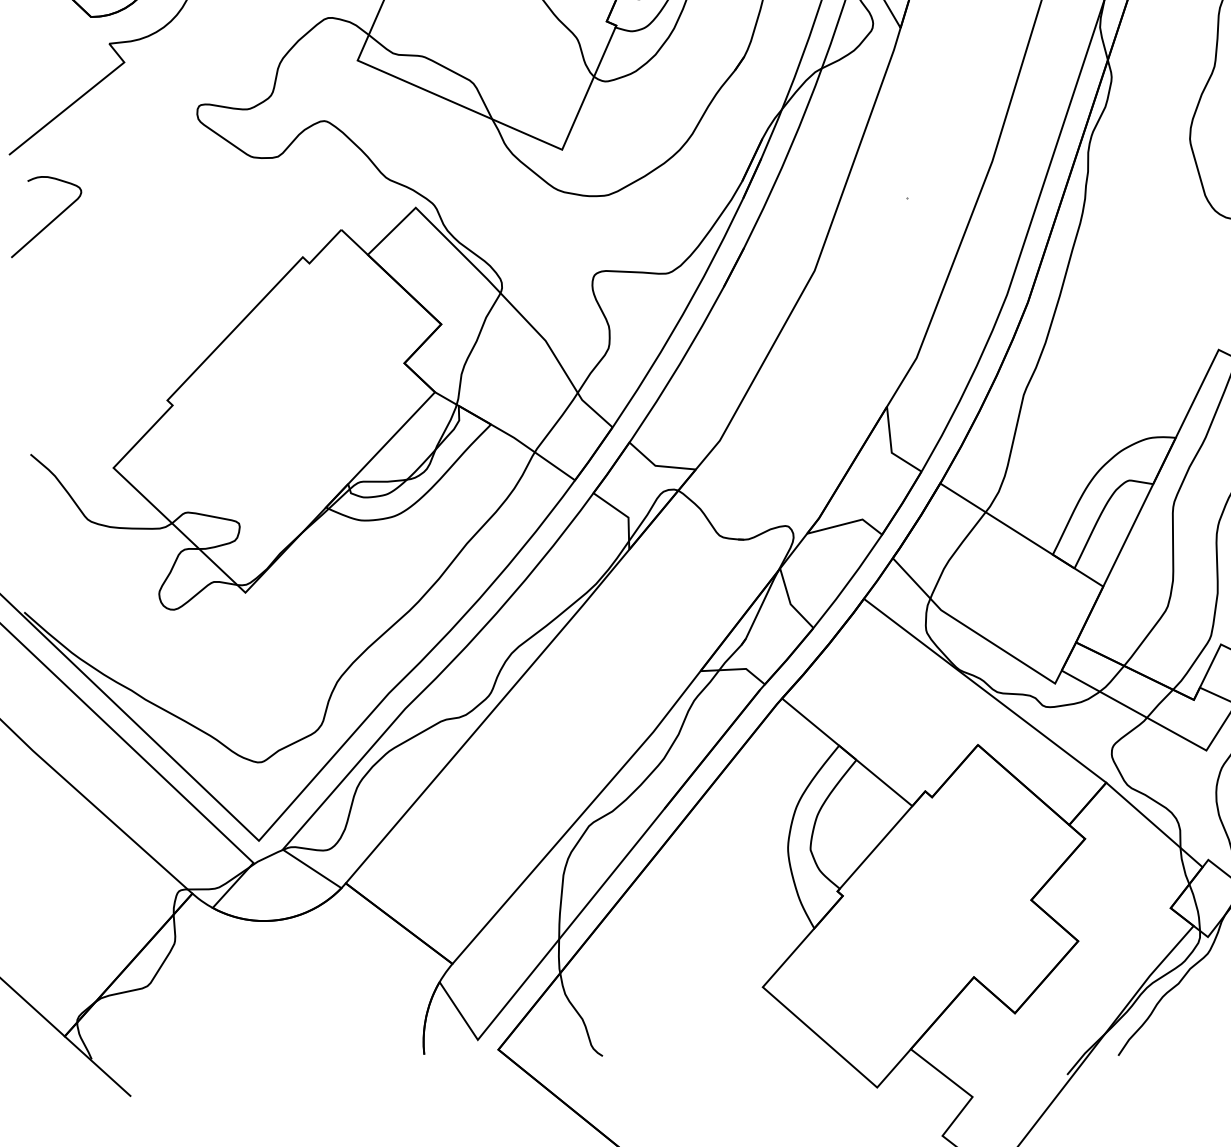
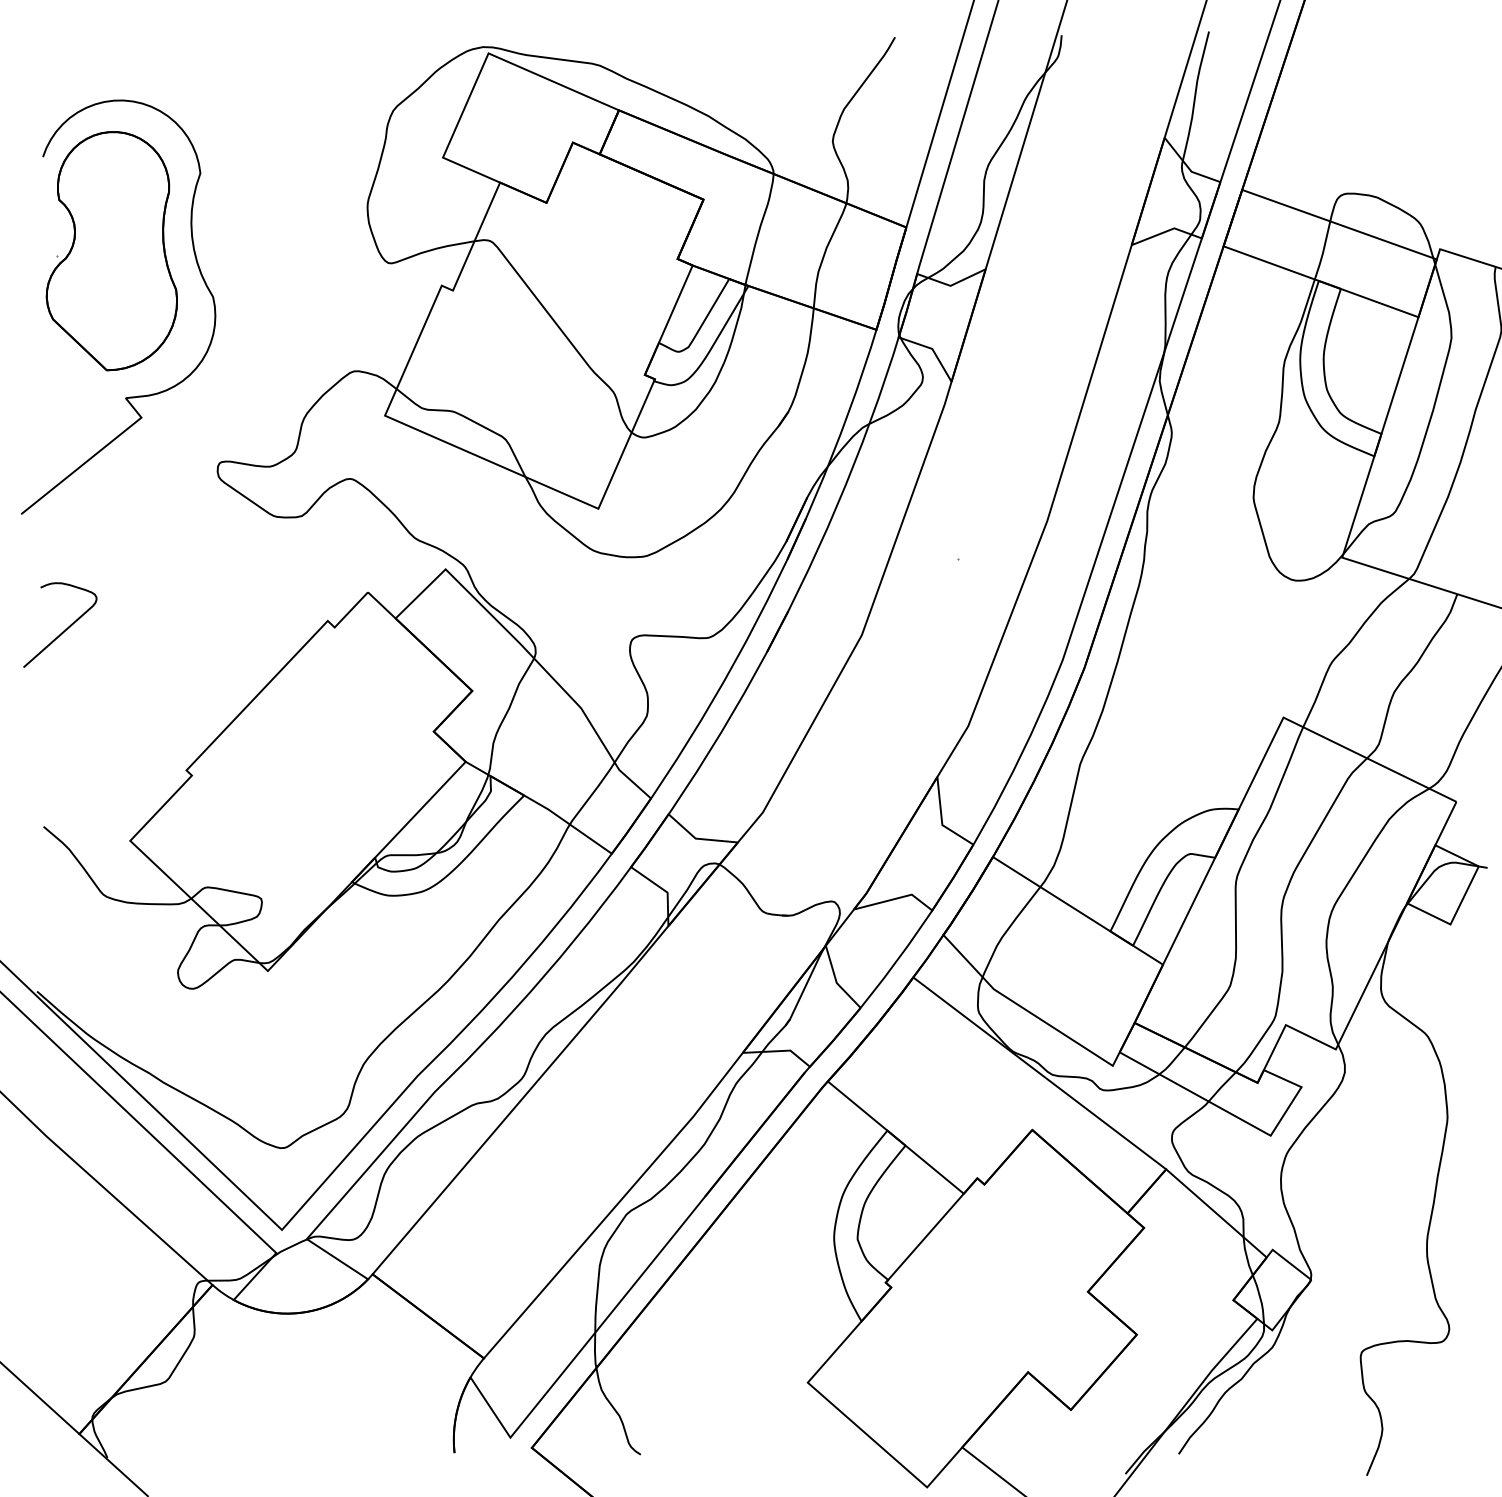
curve: (49, 222) -> (63, 630), moved

